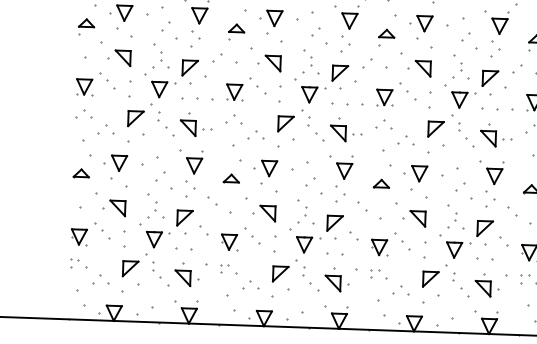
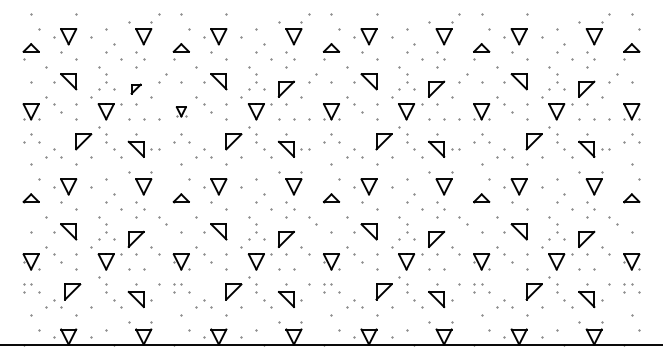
part: (189, 67) -> (135, 88), size x0.6
part: (234, 91) -> (181, 111), size x0.6
part: (130, 268) -> (72, 291), moved

